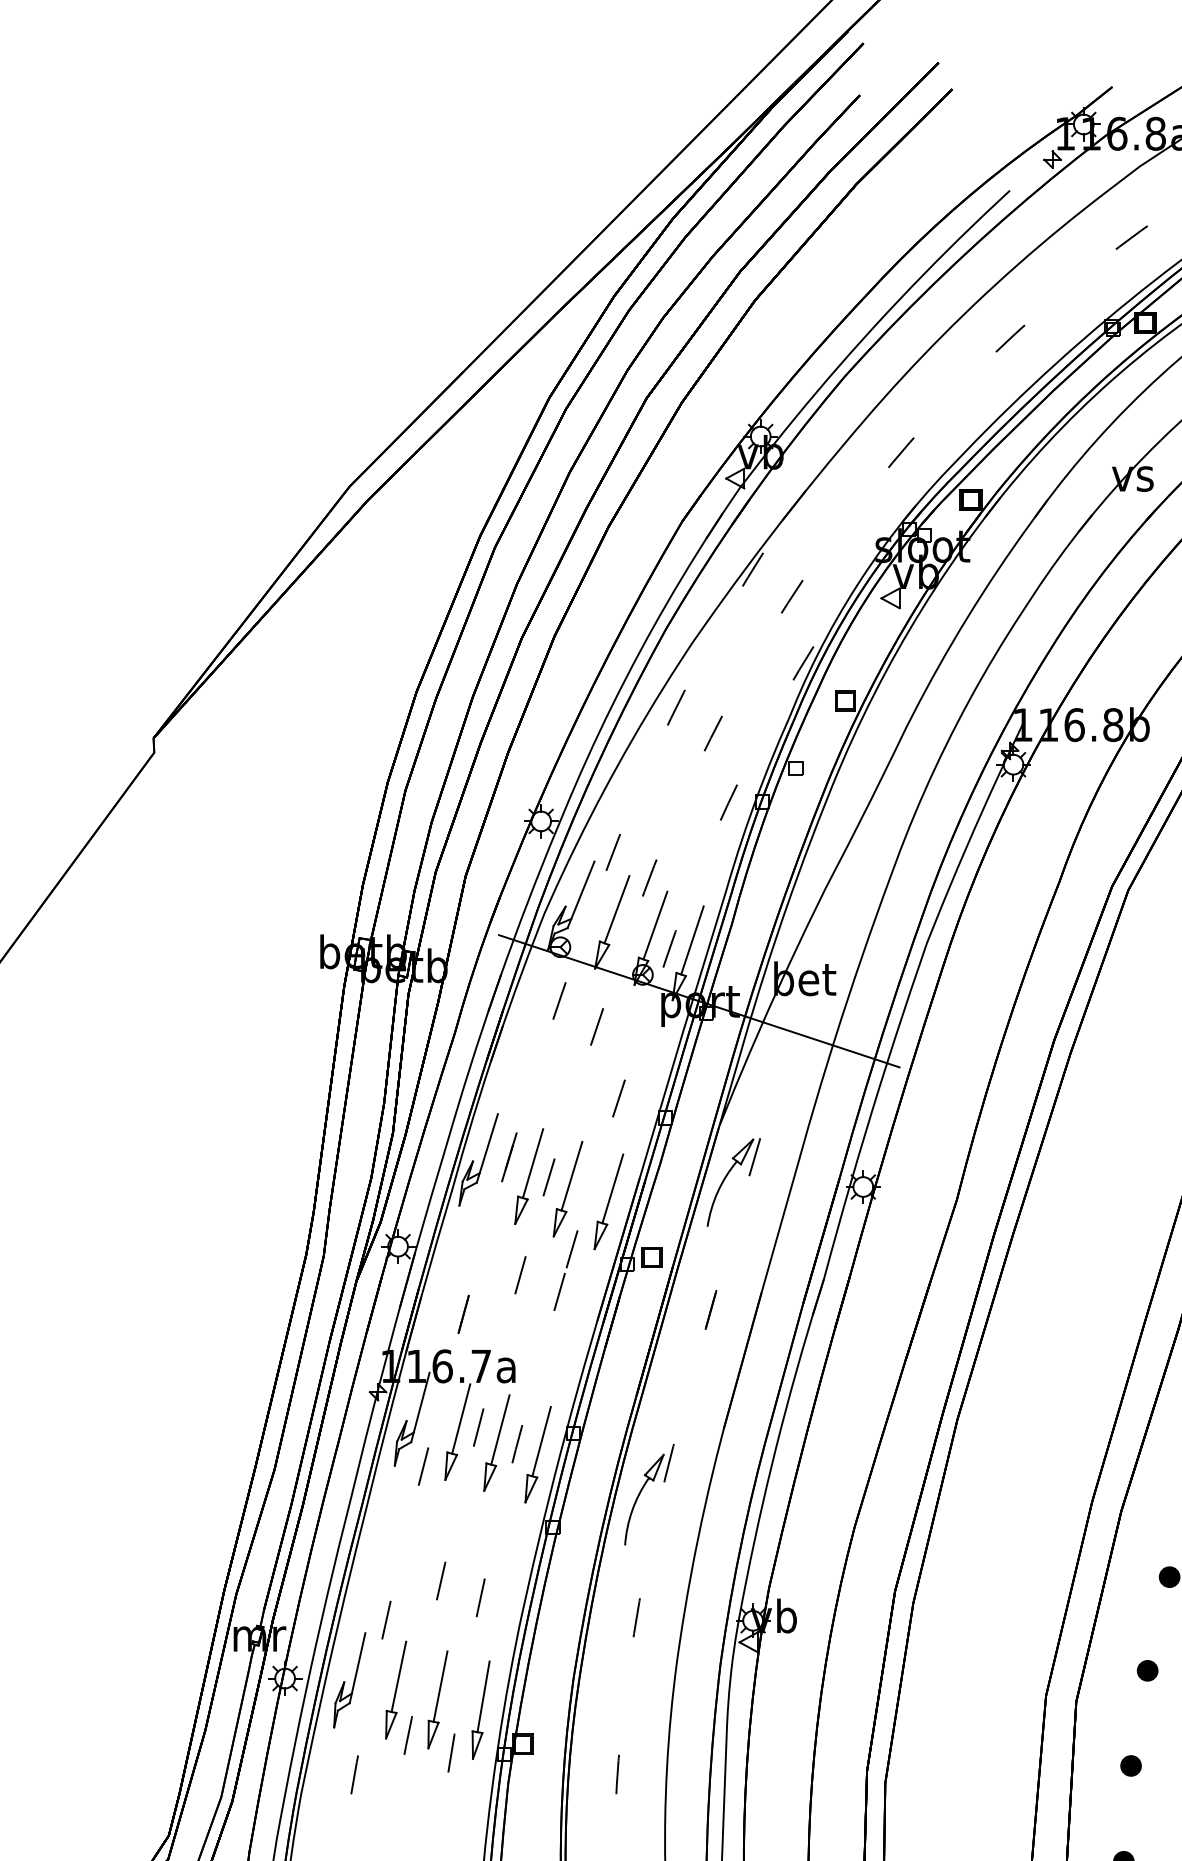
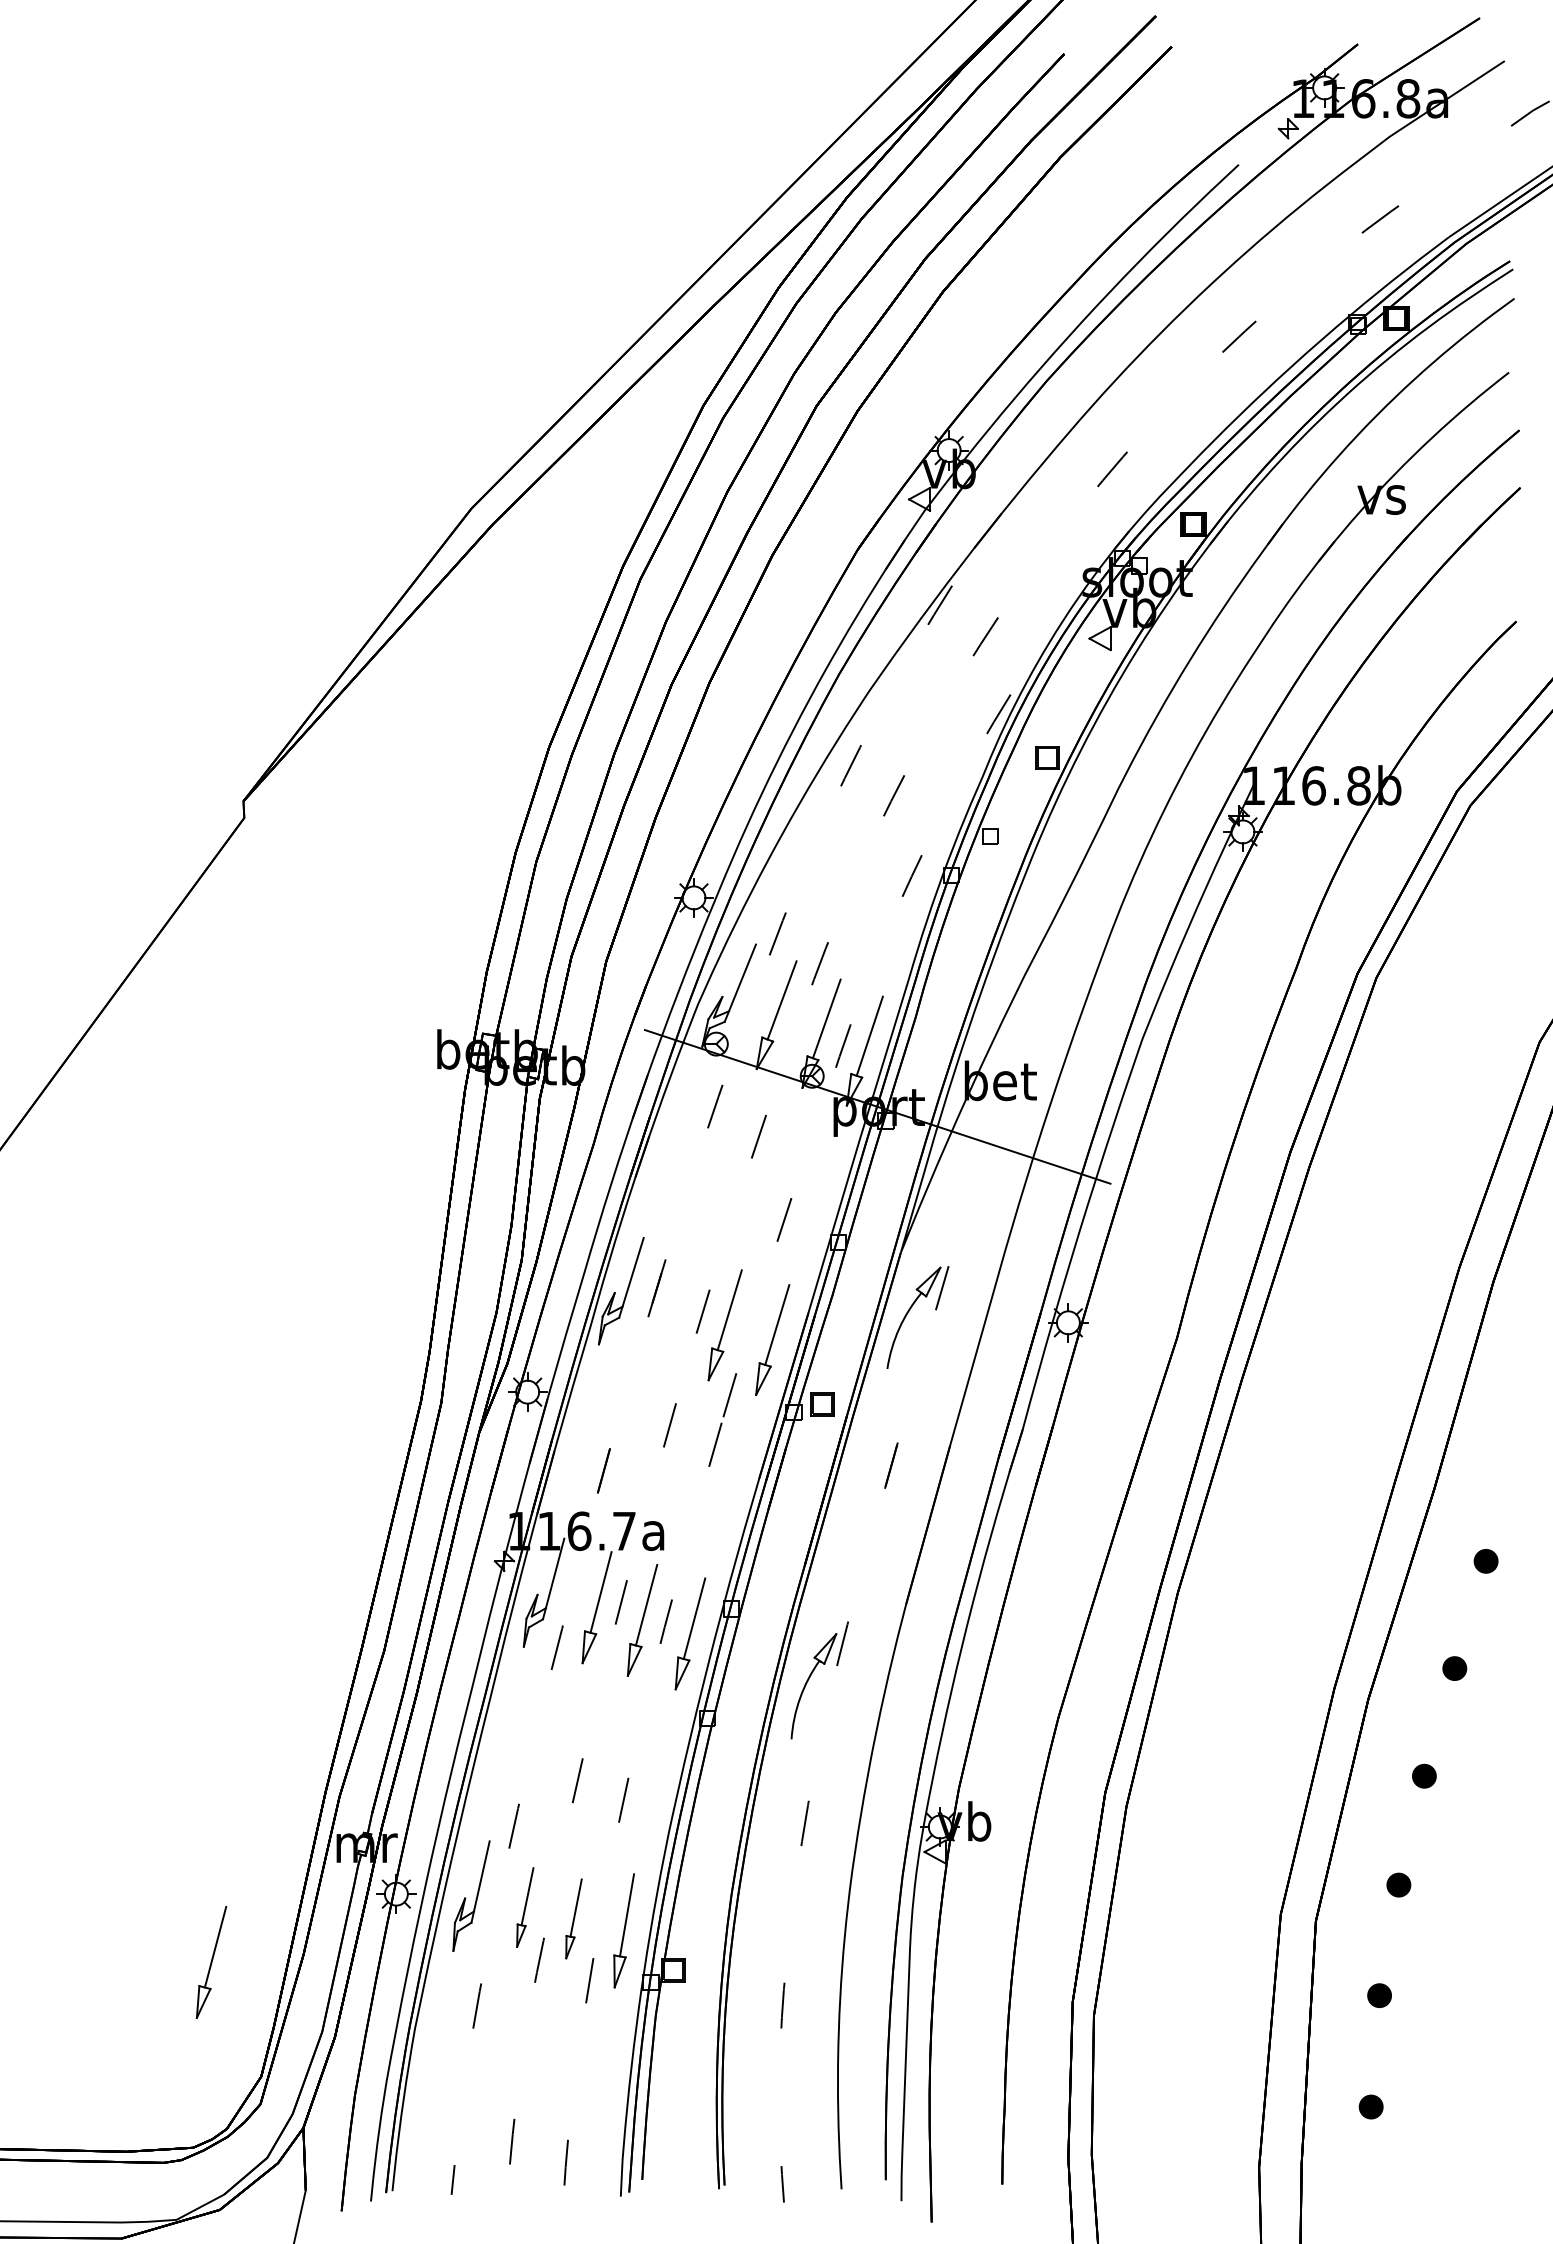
part: (528, 1176) -> (679, 1310), removed
part: (395, 1690) -> (524, 1907), size x0.7
part: (437, 1699) -> (573, 1918), size x0.7
part: (126, 1737) -> (211, 1962), added

